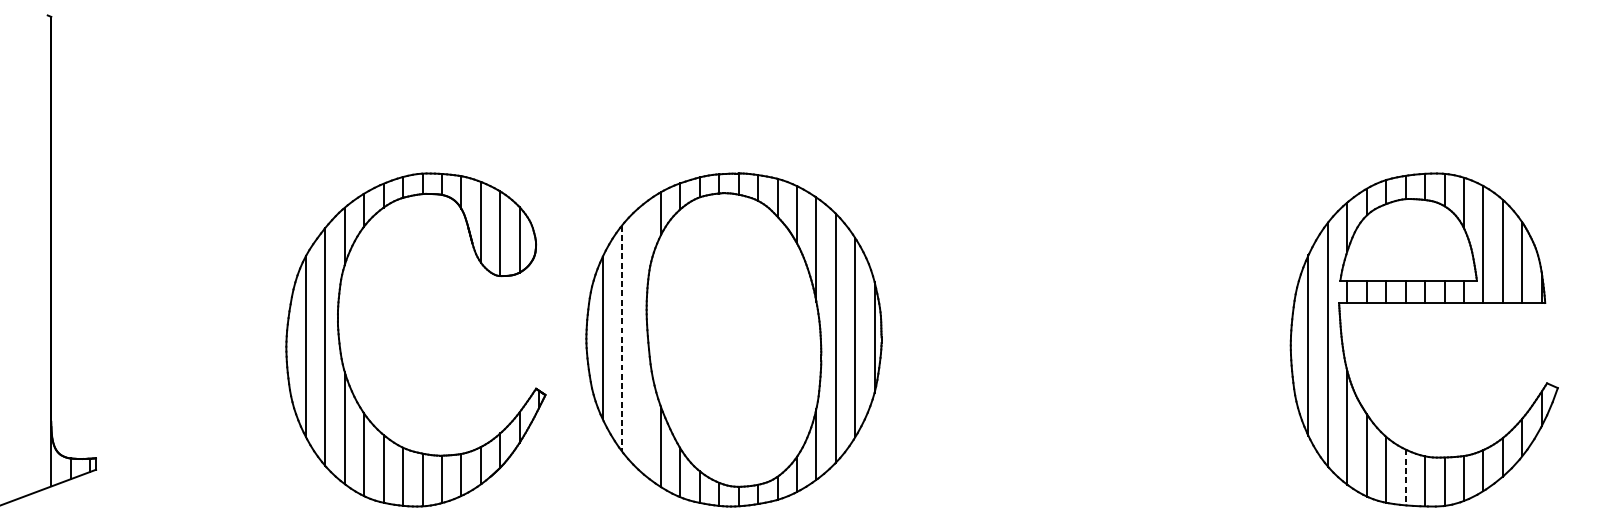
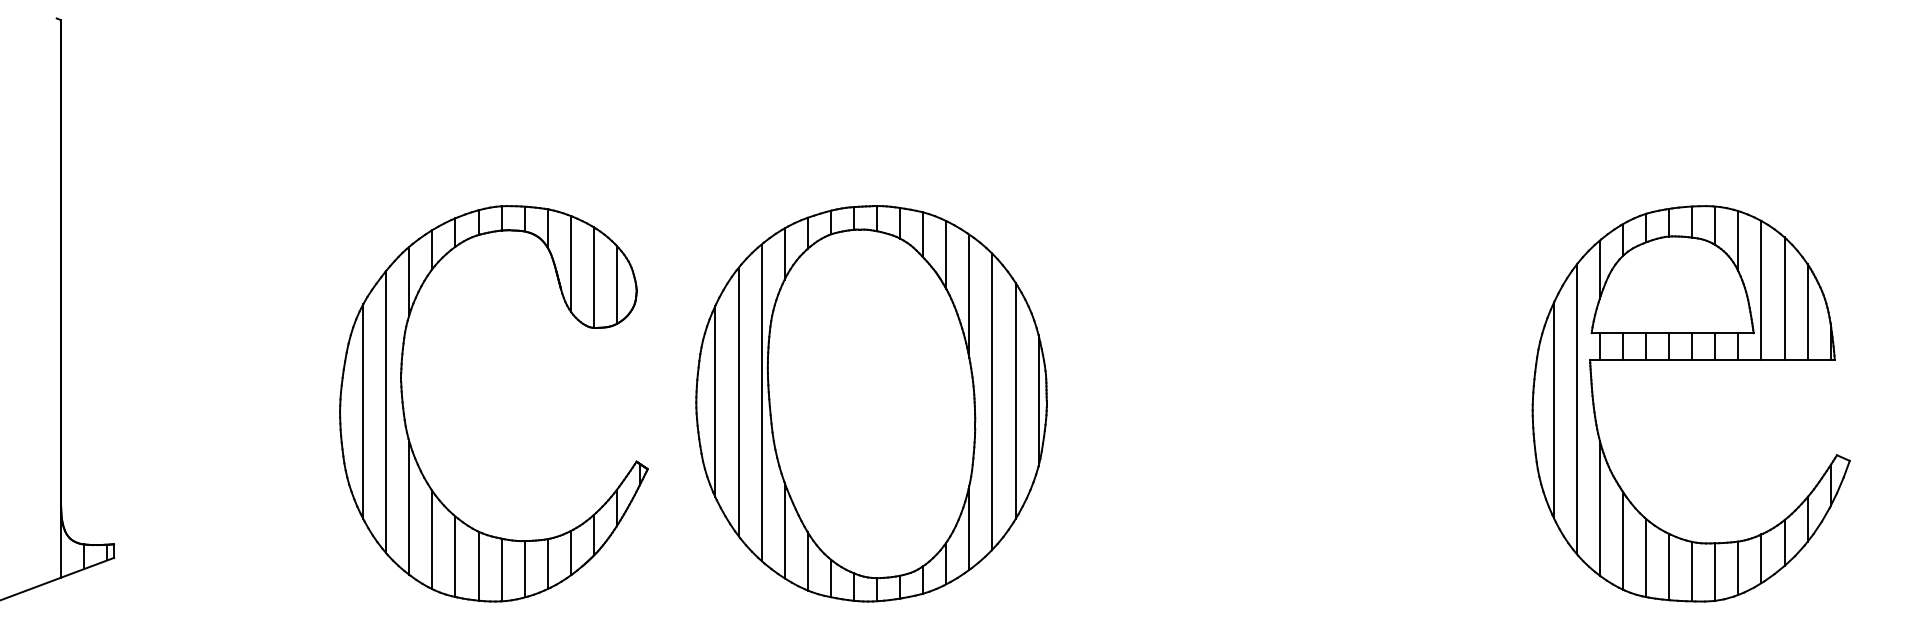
line: (621, 338) -> (738, 401), dashed -> solid
line: (641, 338) -> (761, 402), added
line: (1406, 477) -> (1669, 567), dashed -> solid

